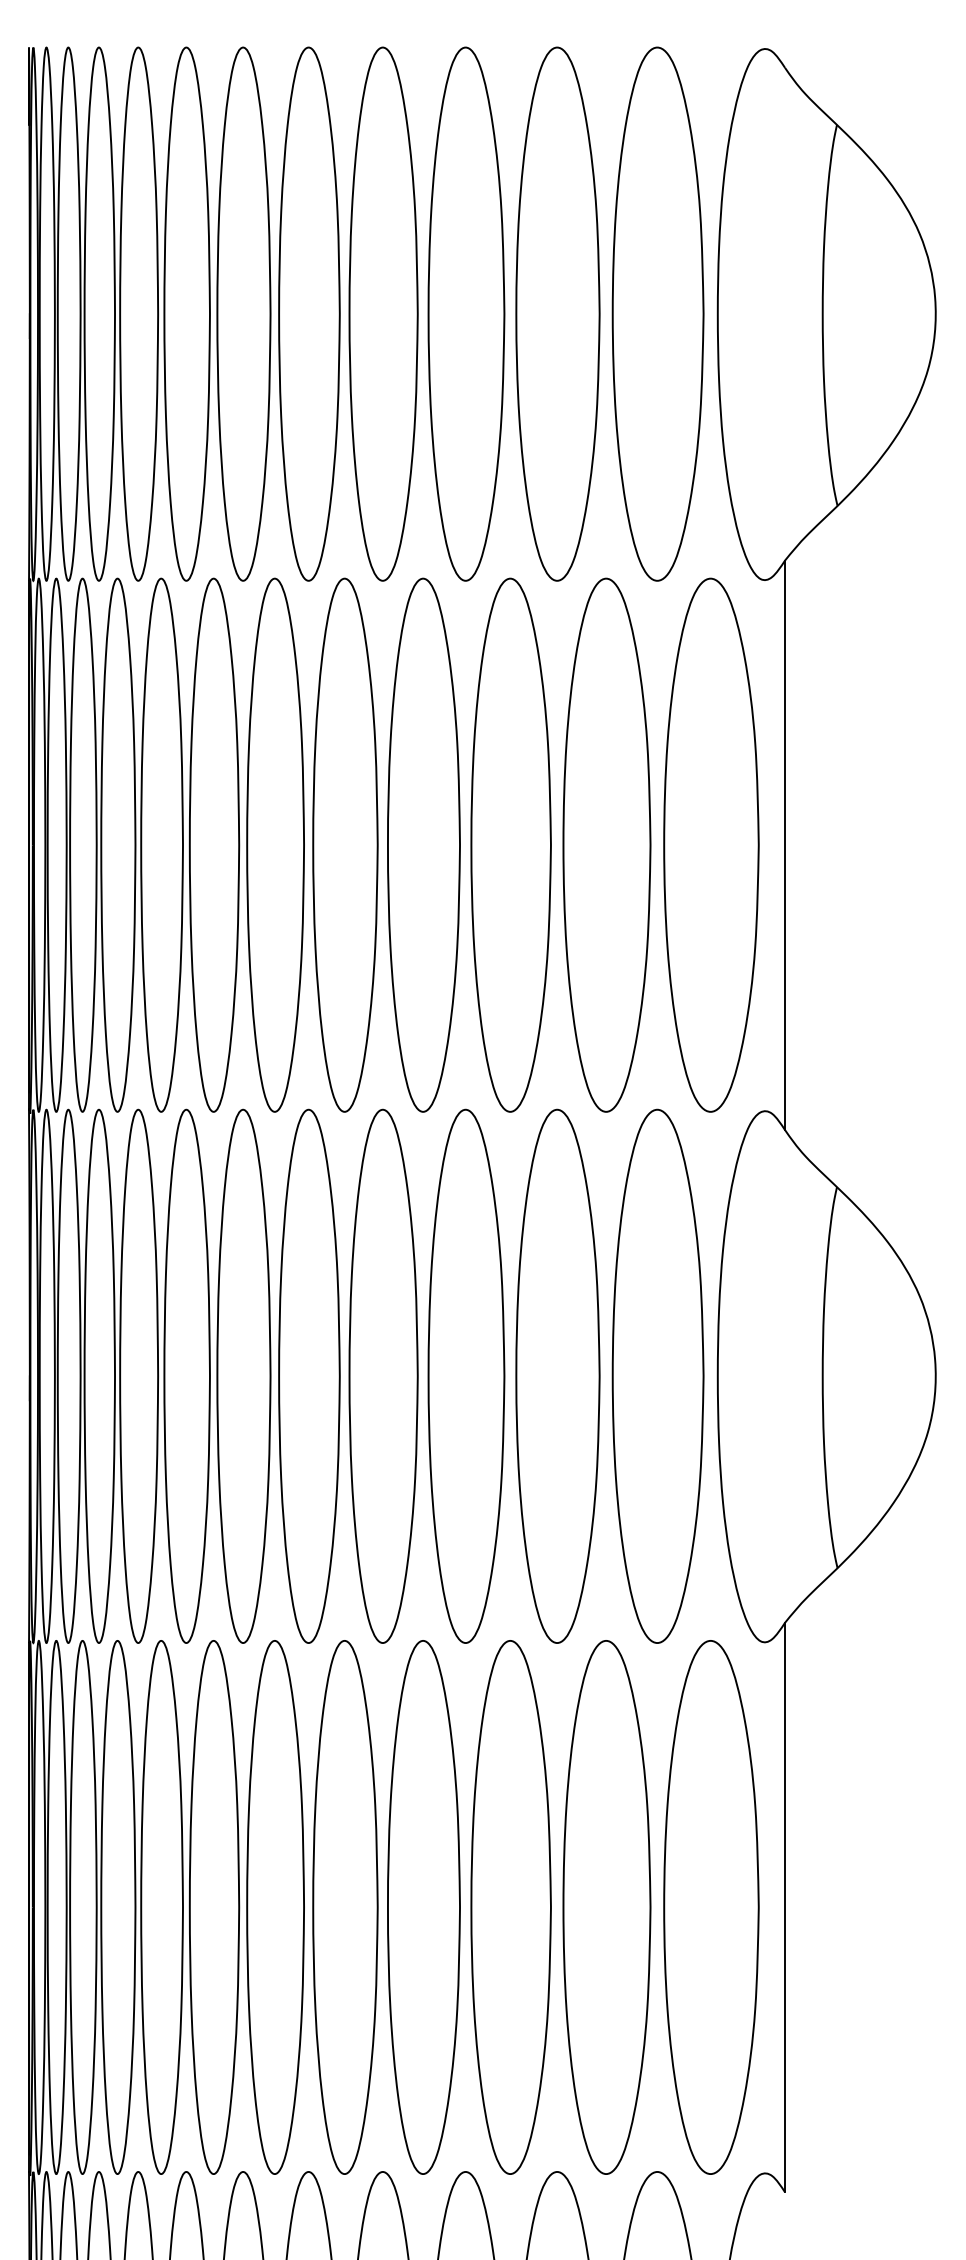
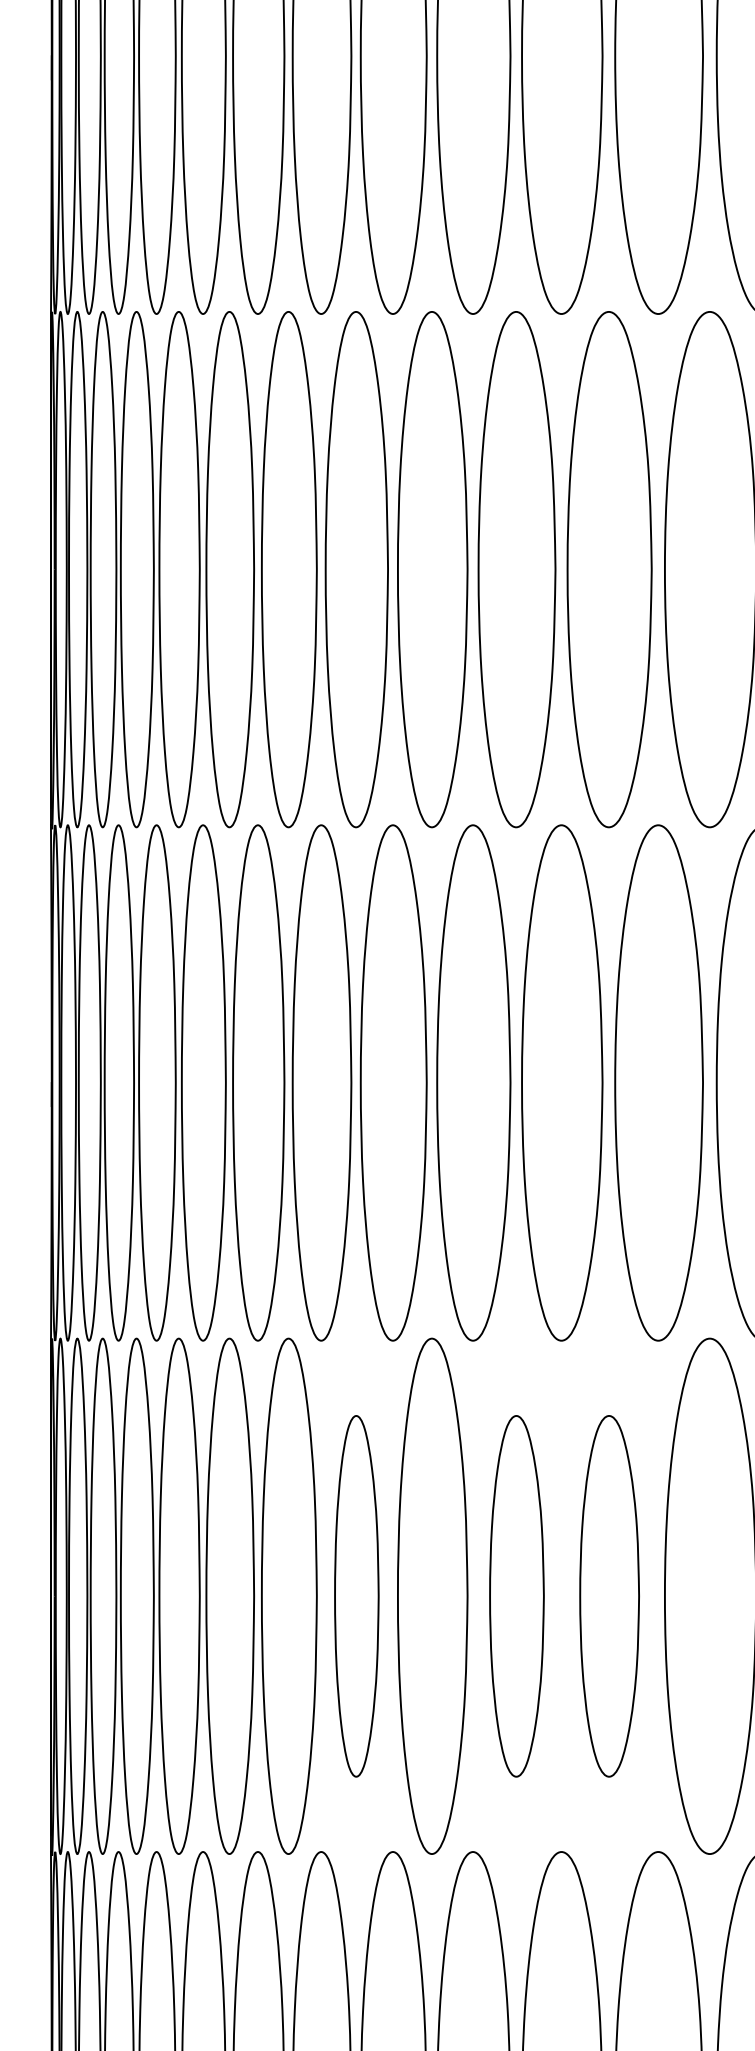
part: (345, 1907) -> (356, 1596), size x0.7
part: (510, 1907) -> (516, 1596), size x0.7
part: (606, 1907) -> (609, 1596), size x0.7

